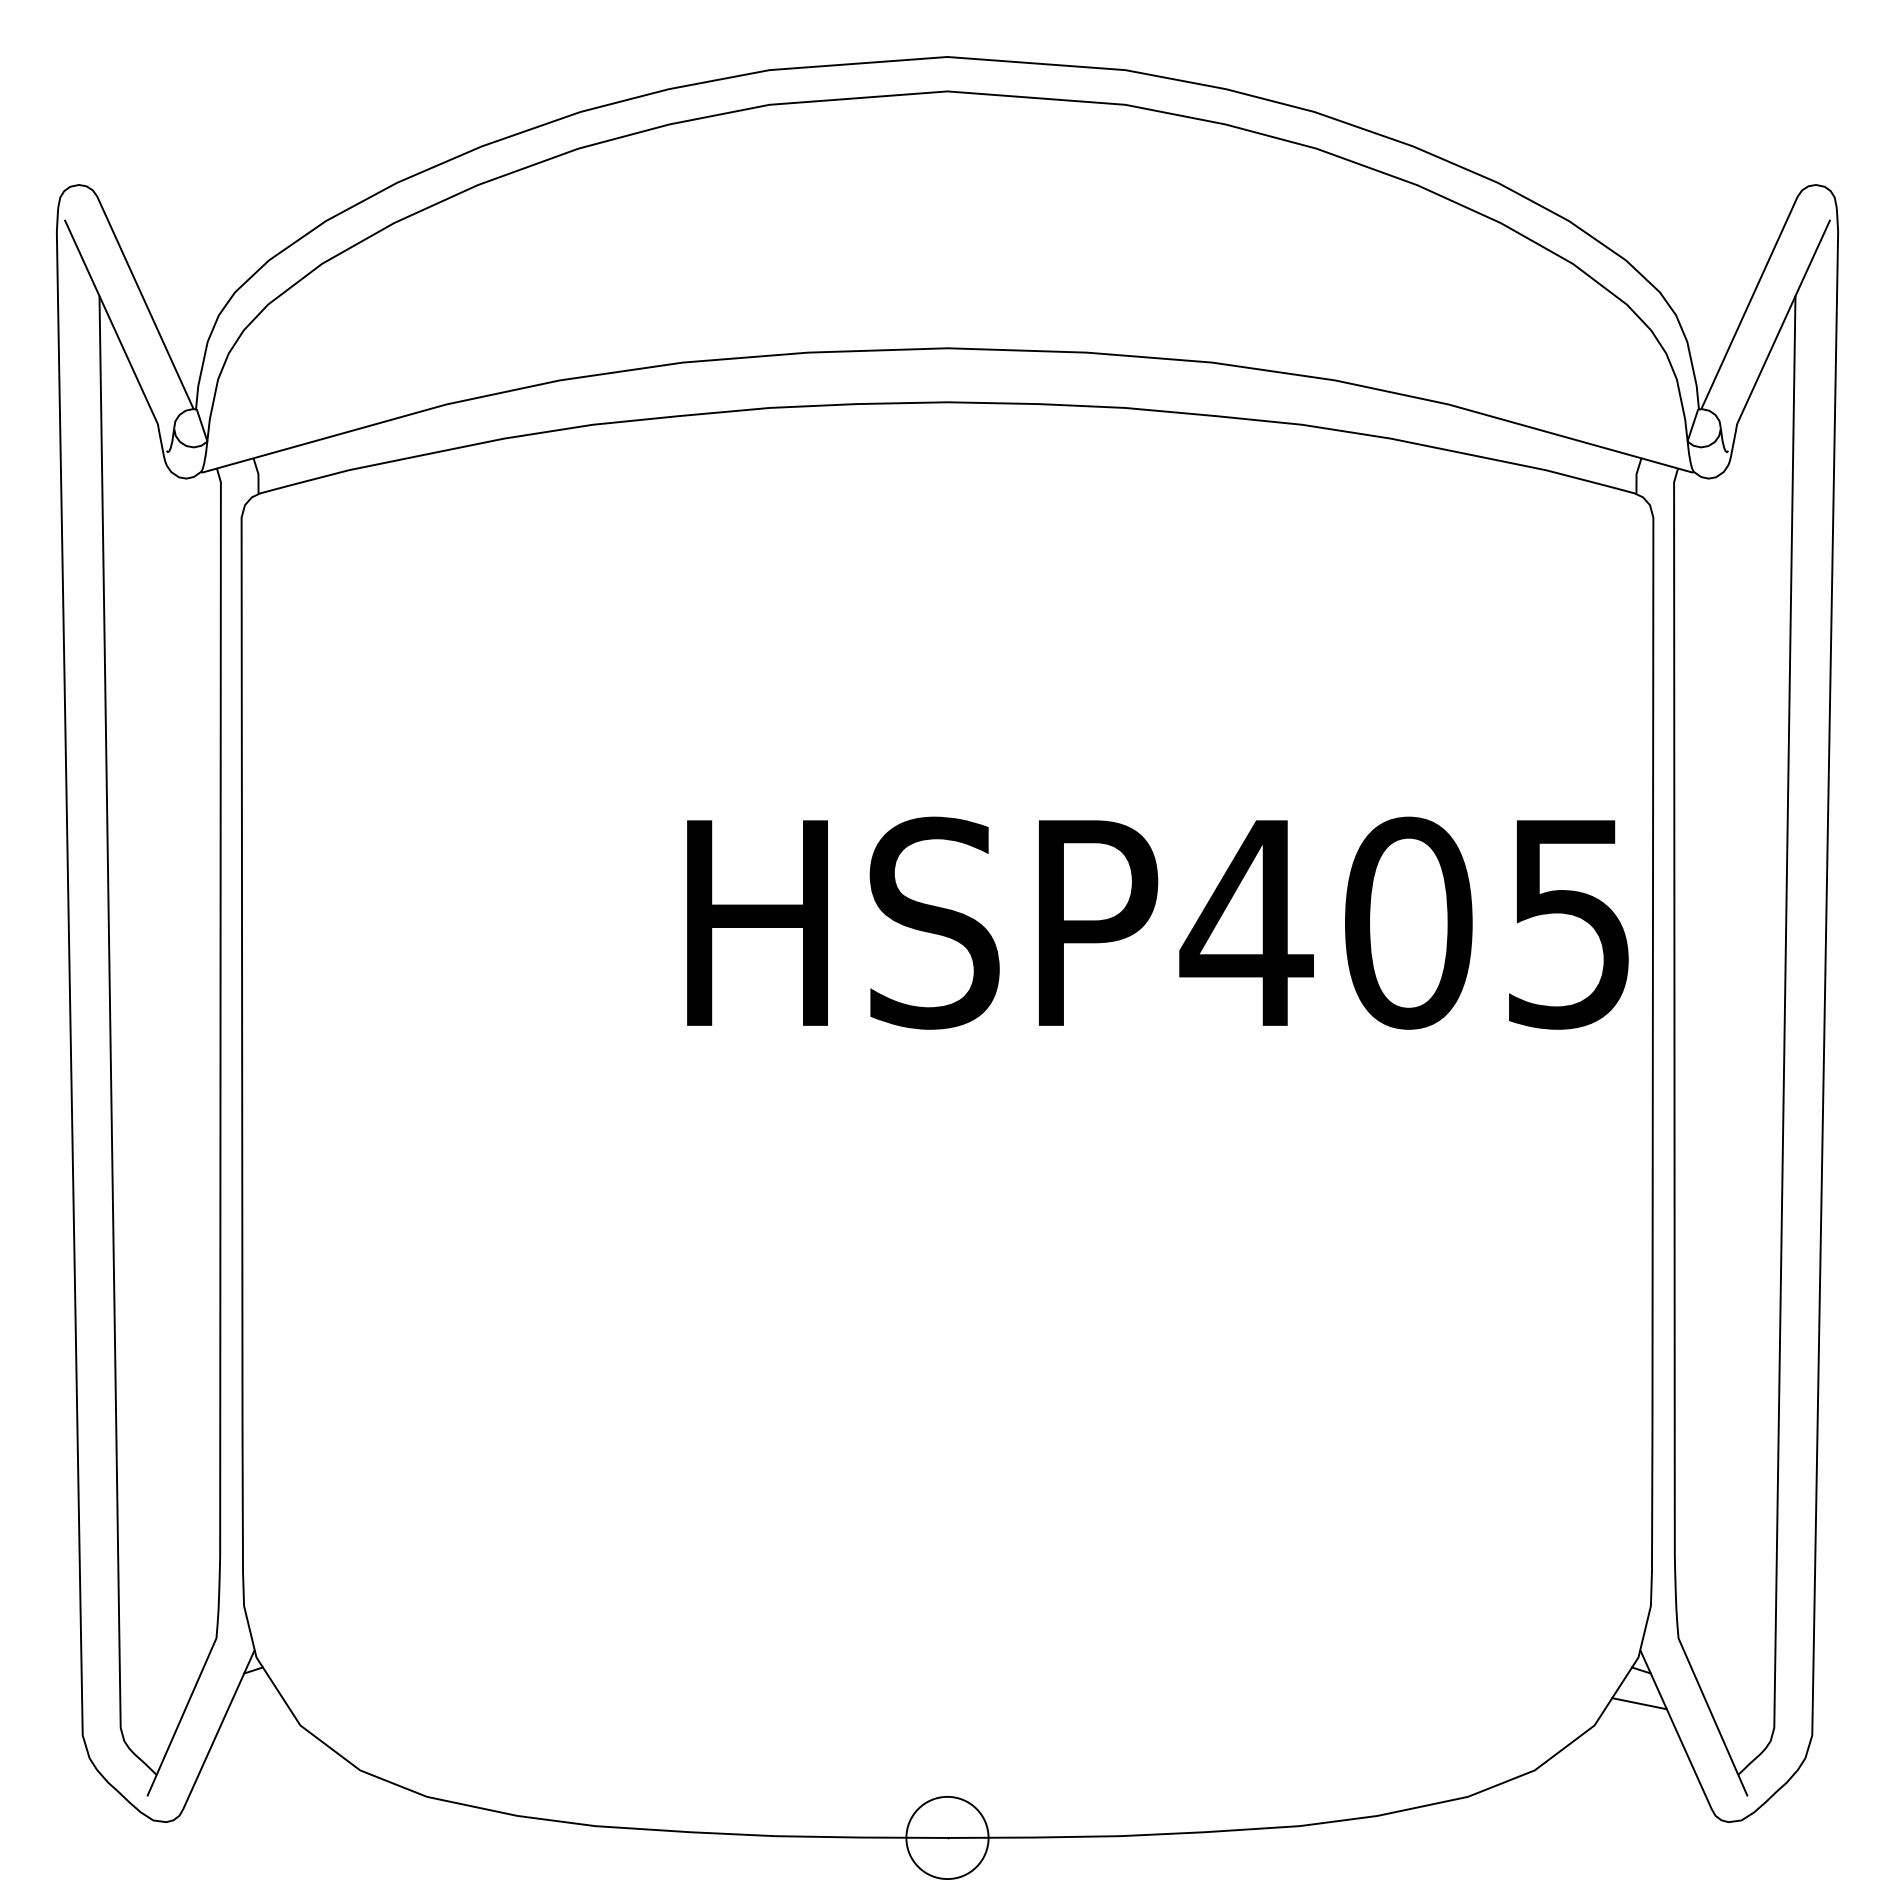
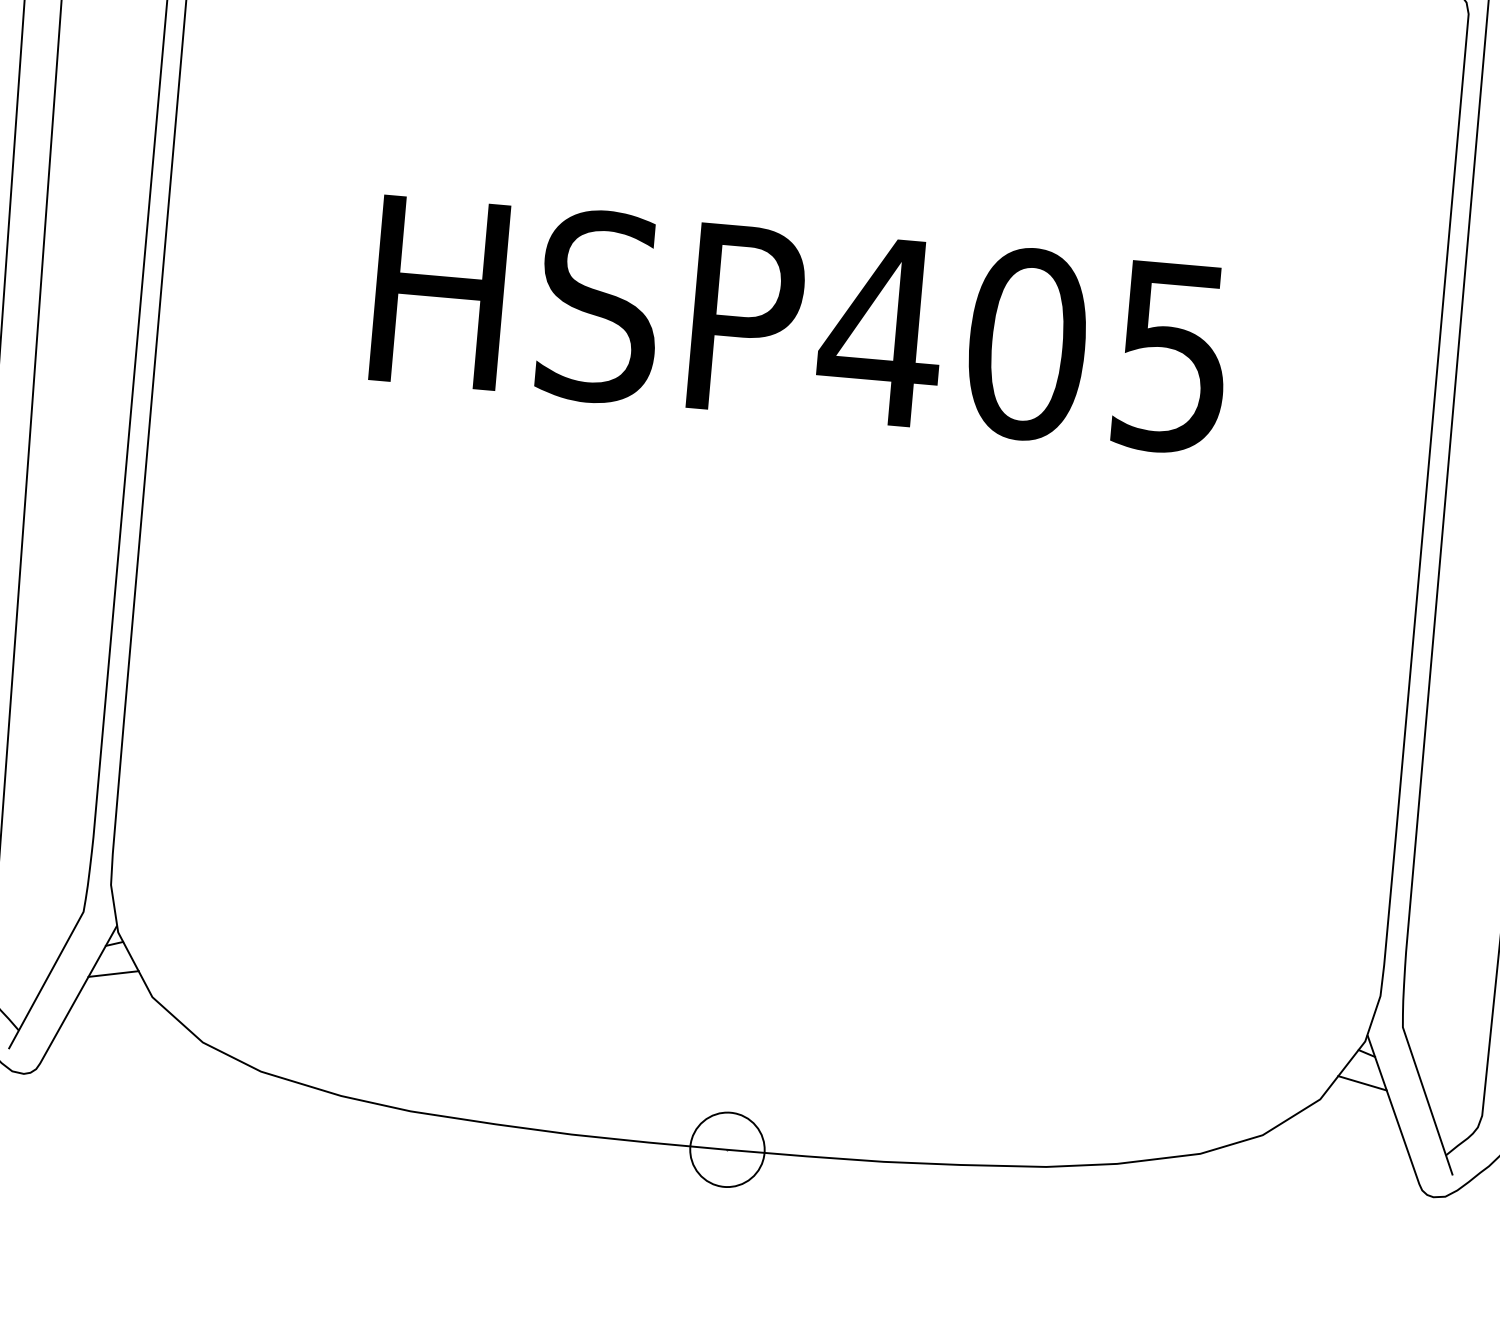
text: (1157, 922) -> (800, 323), moved
line: (255, 1703) -> (113, 973), added

